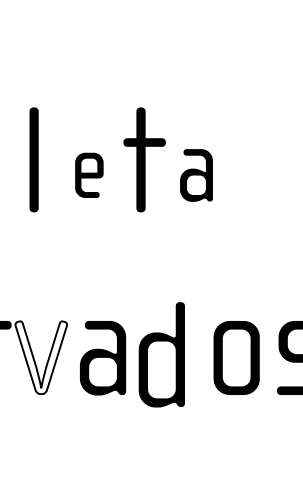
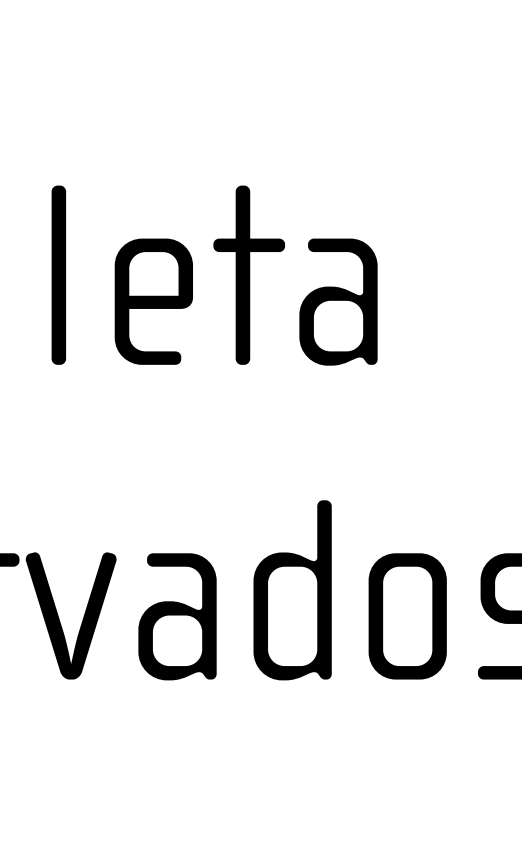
part: (89, 175) -> (154, 302), size x1.67
part: (196, 175) -> (338, 302), size x1.43
part: (161, 354) -> (292, 589), moved
fill: (41, 357) -> (71, 615), added

